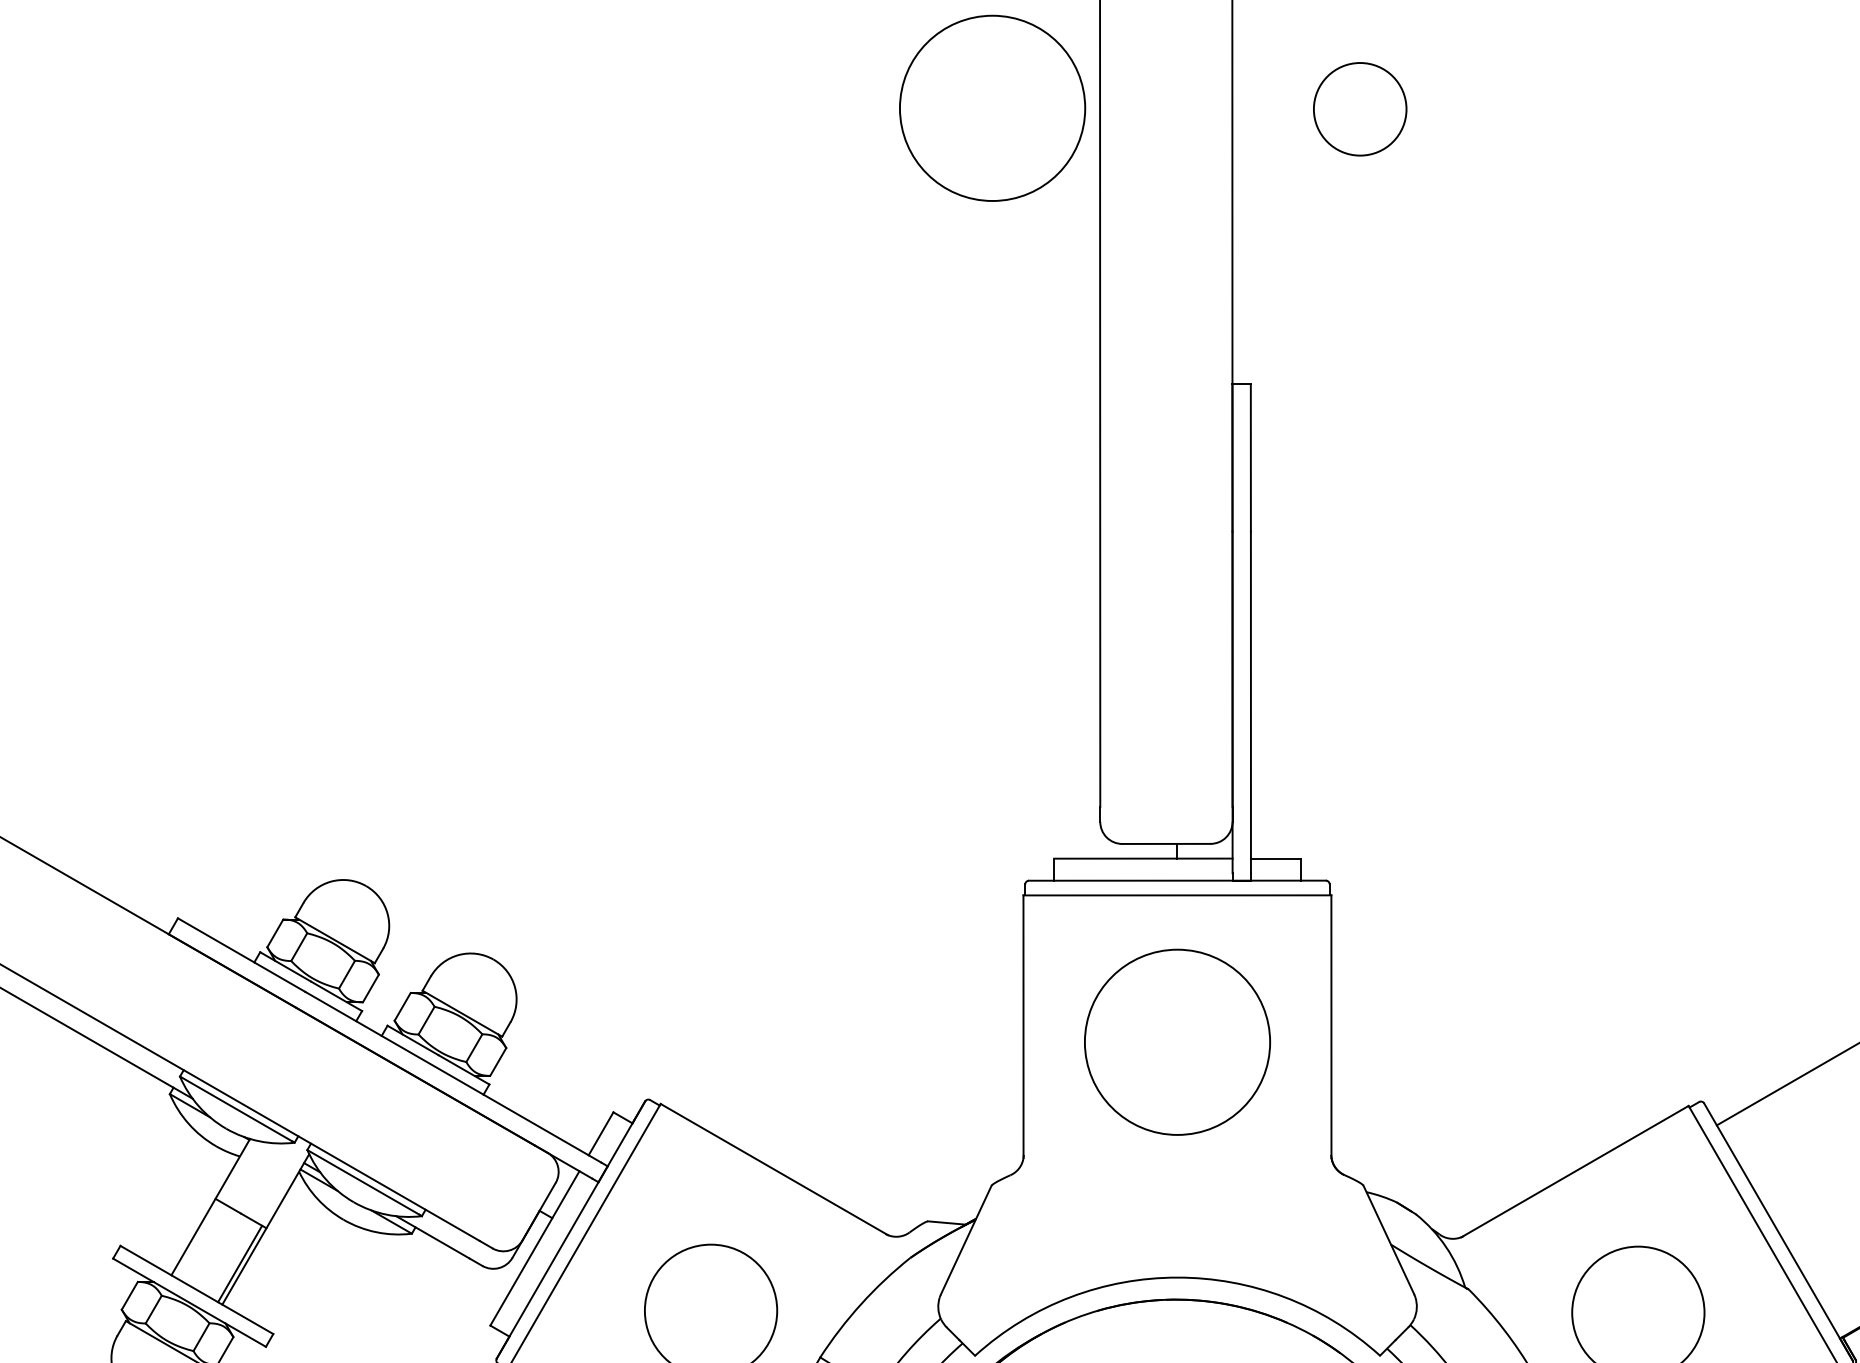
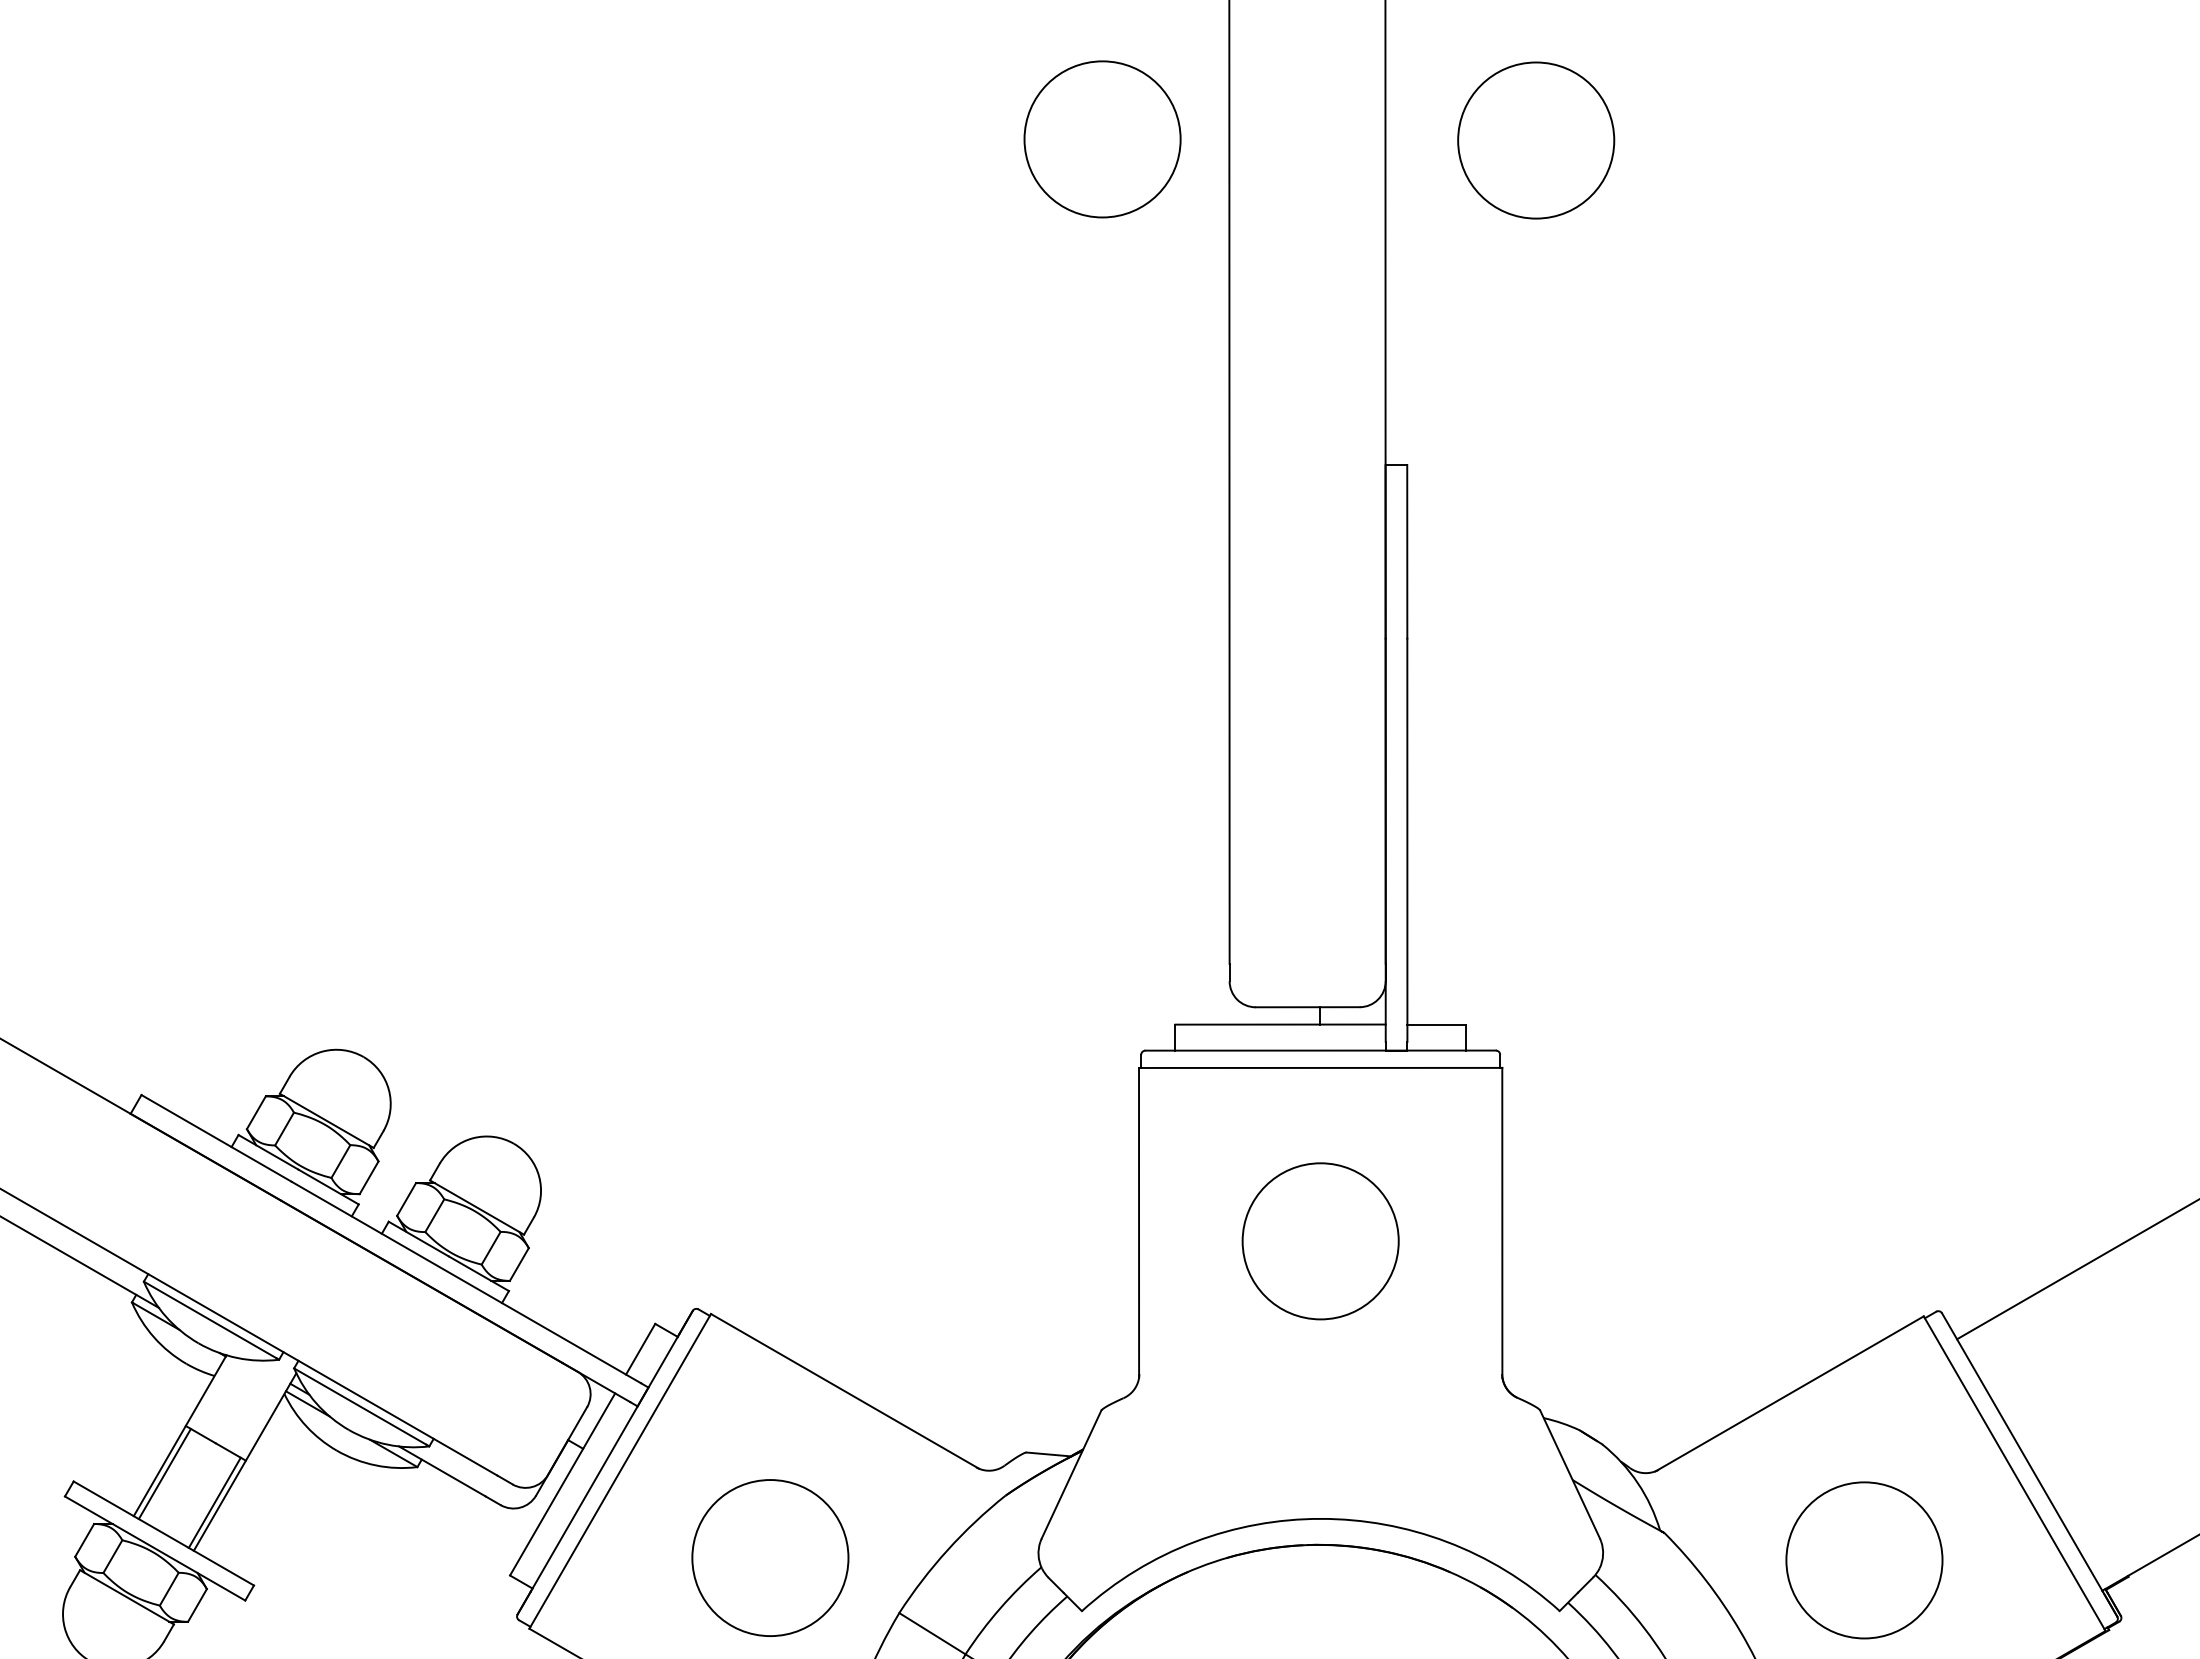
circle: (992, 108) -> (1102, 139), size x0.71
circle: (1360, 109) -> (1536, 140), size x1.43
circle: (1177, 1042) -> (1320, 1241), size x0.71
line: (197, 1239) -> (164, 1473), added

